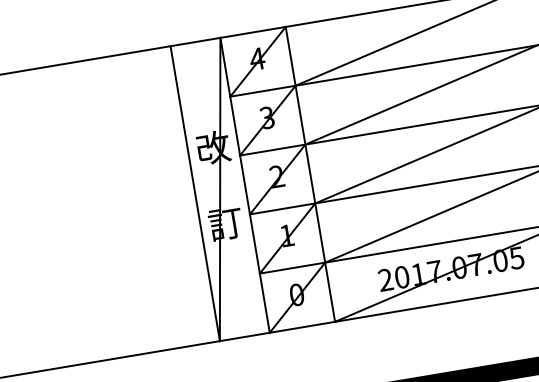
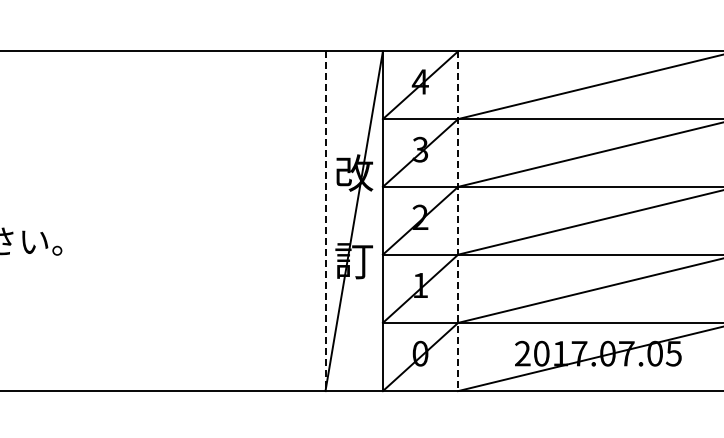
line: (310, 174) -> (458, 221), solid -> dashed
line: (195, 193) -> (325, 221), solid -> dashed

